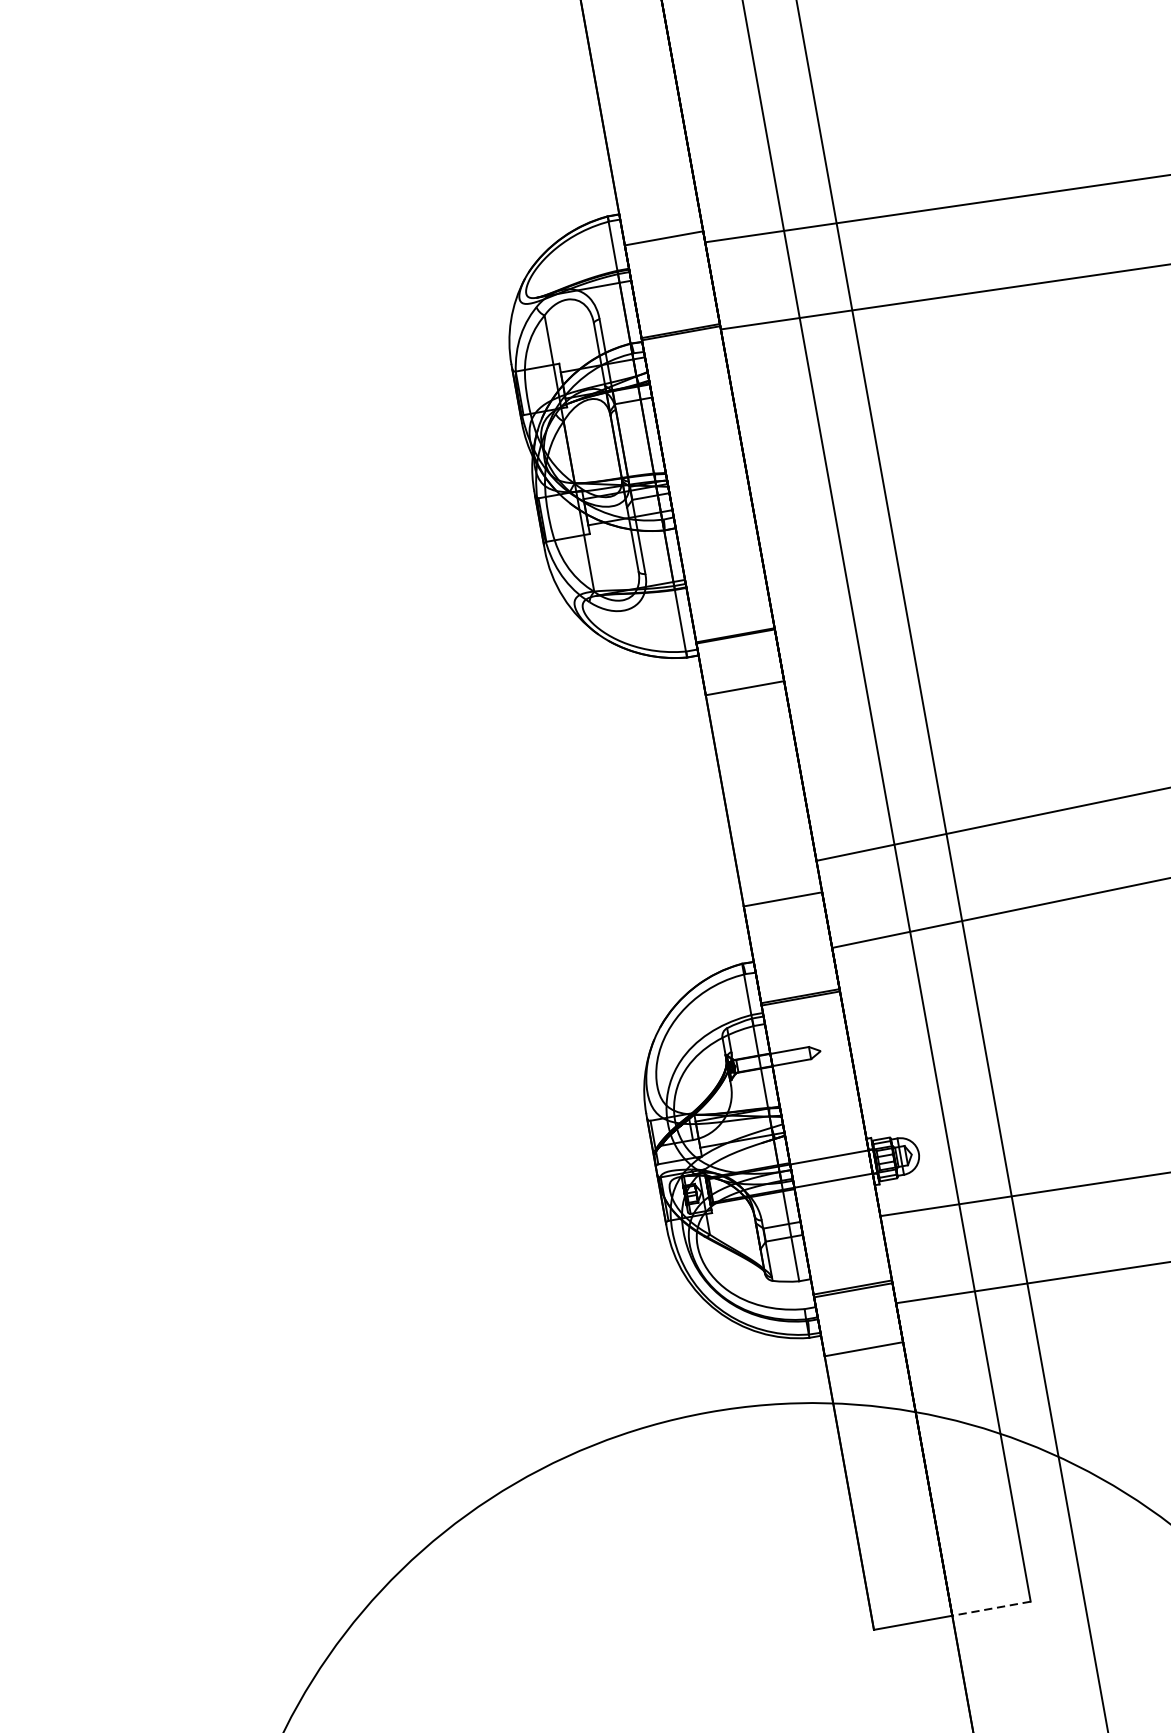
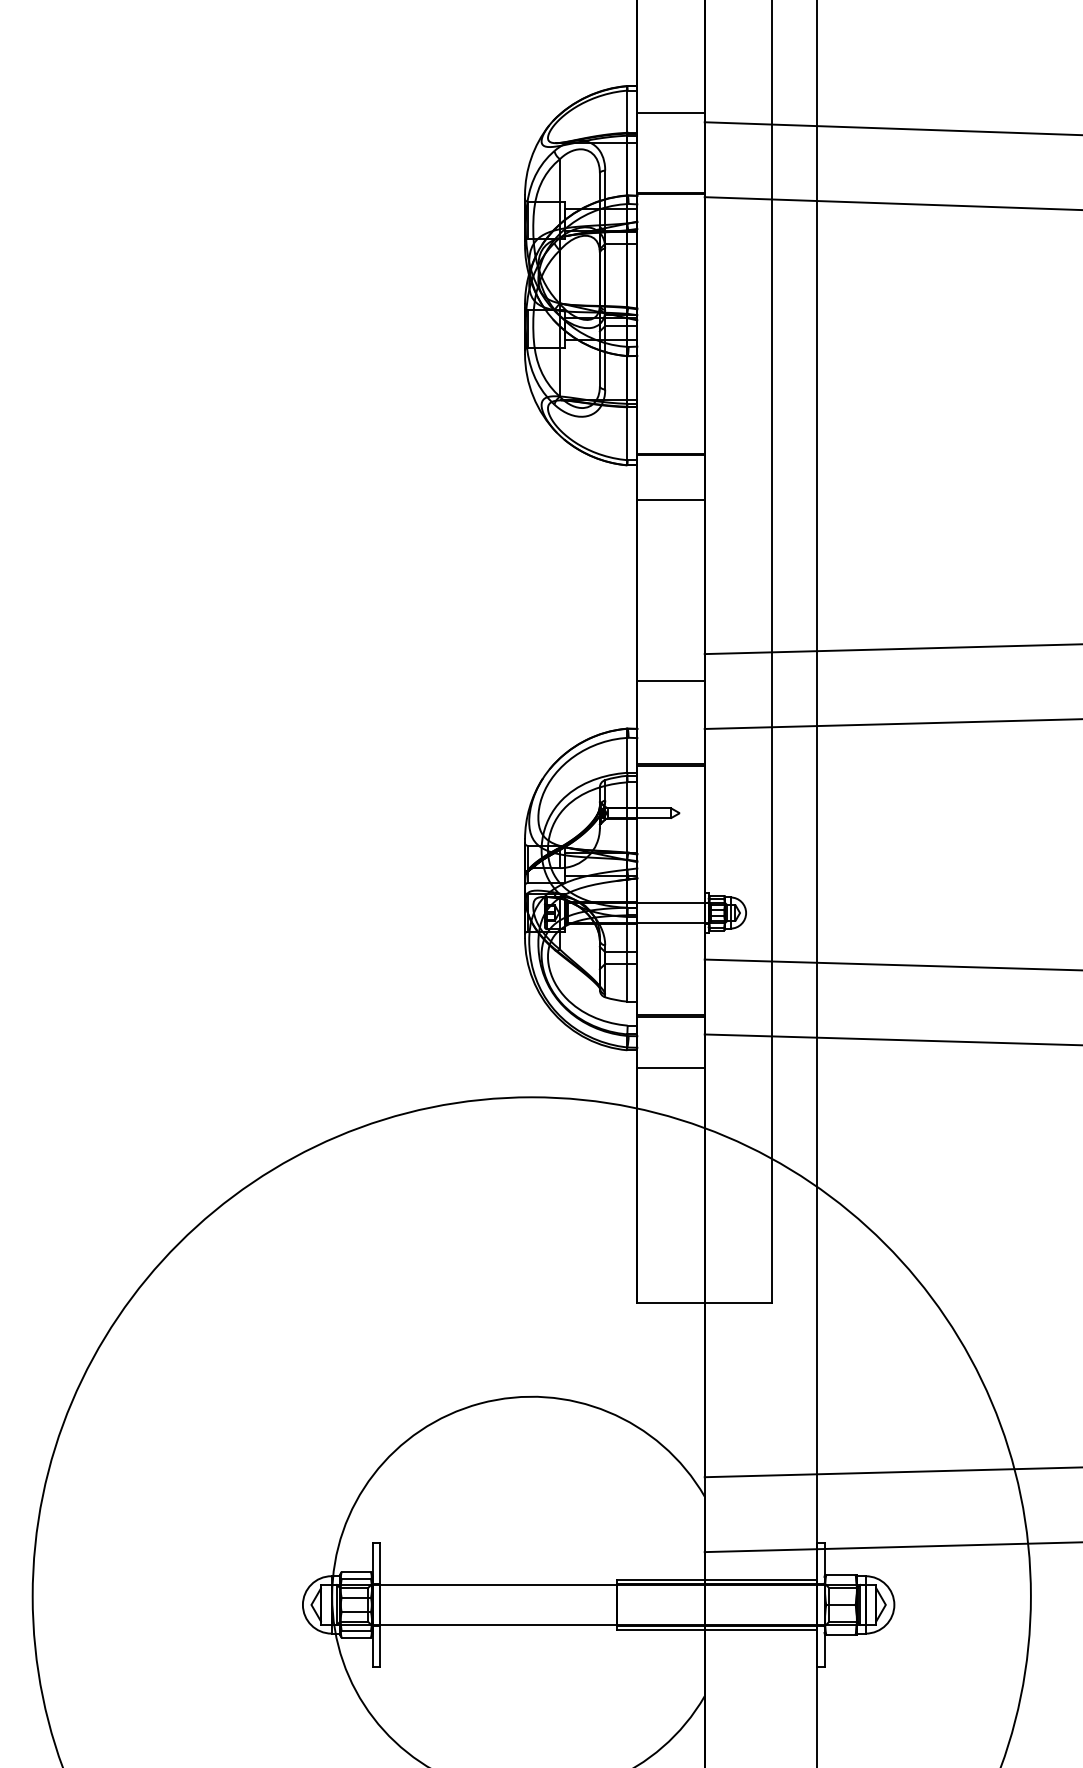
line: (991, 1609) -> (738, 1303), dashed -> solid

